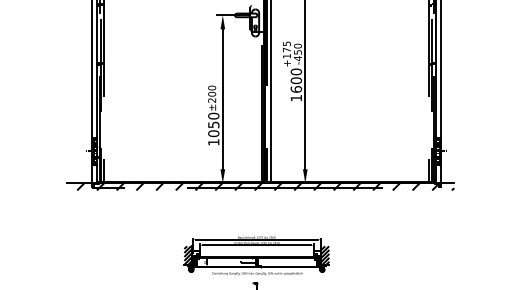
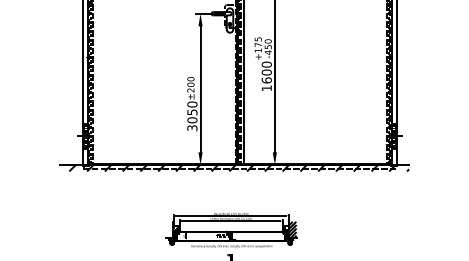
text: (213, 142) -> (192, 128), 1050 -> 3050
hatch: (188, 254) -> (169, 229), removed

